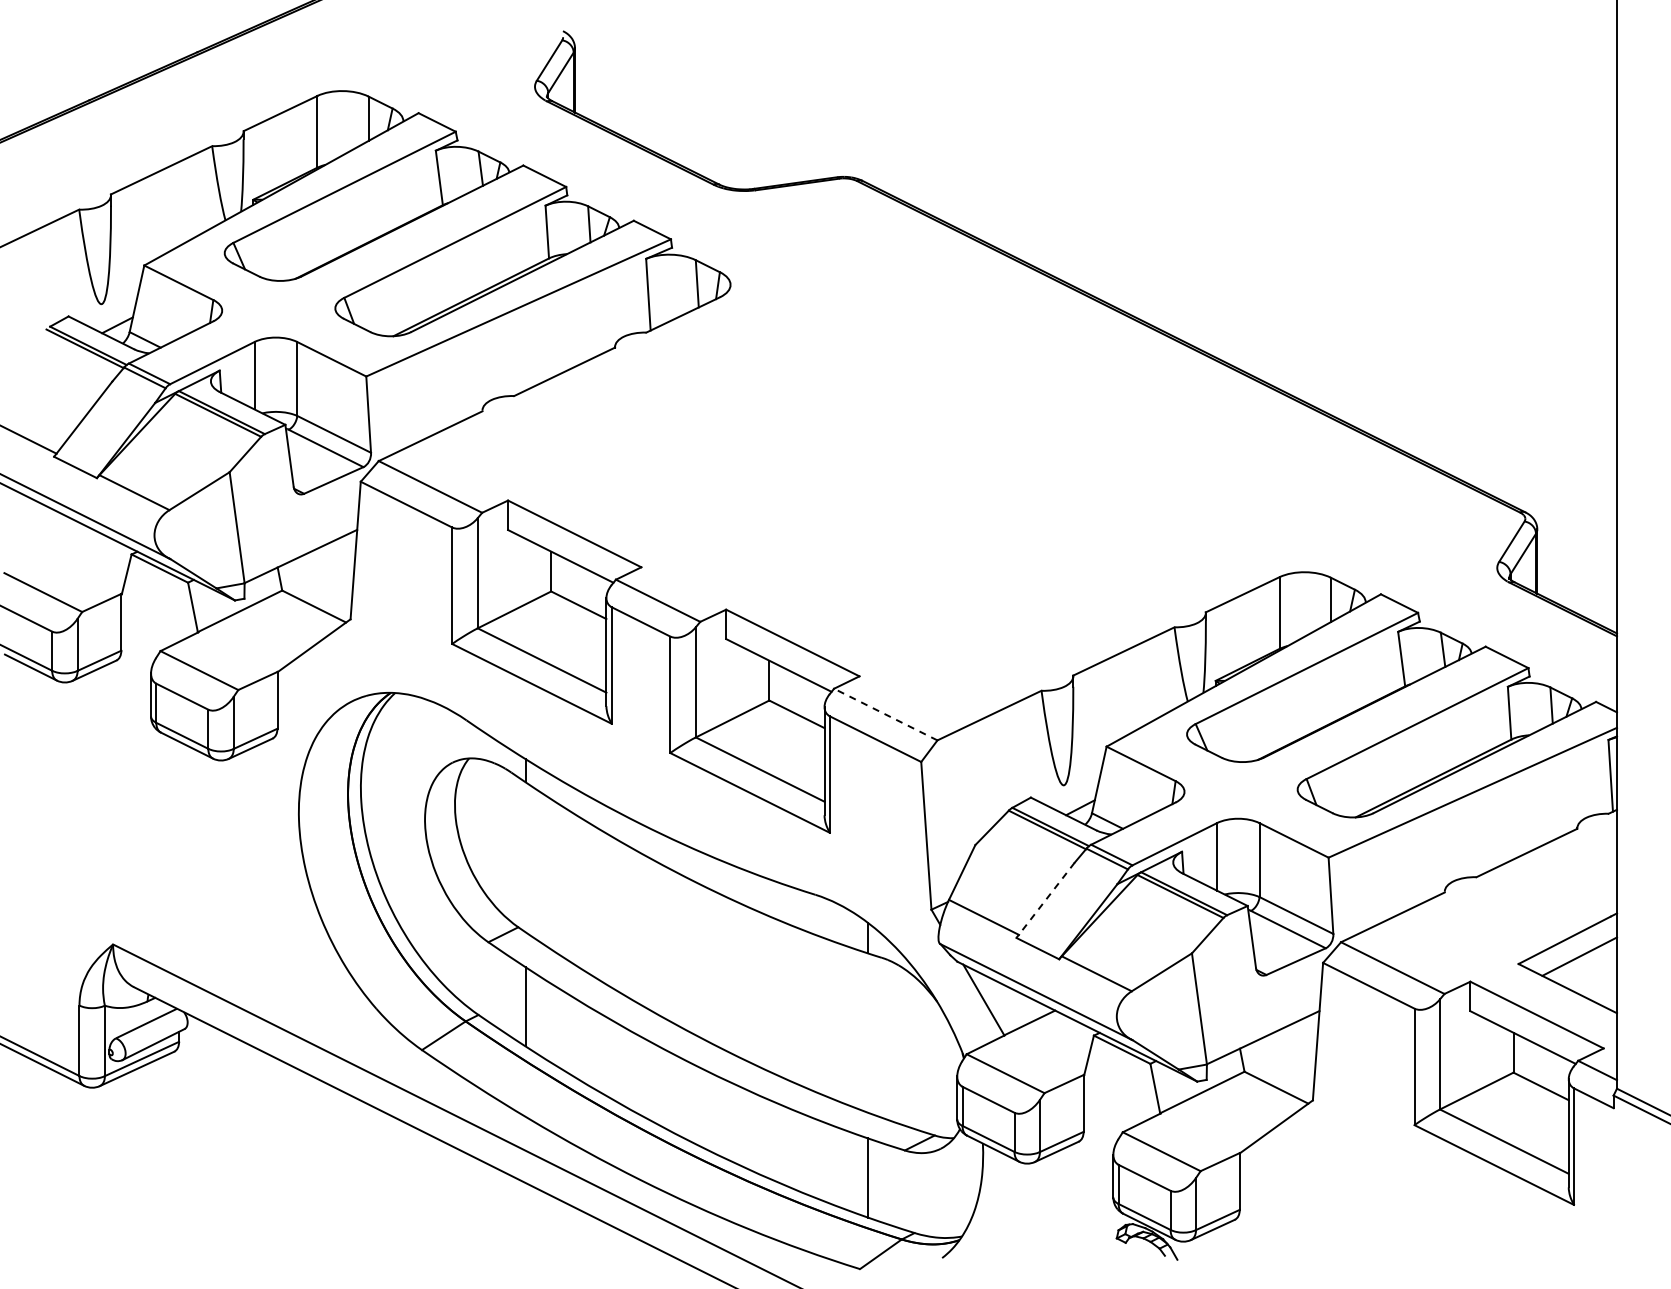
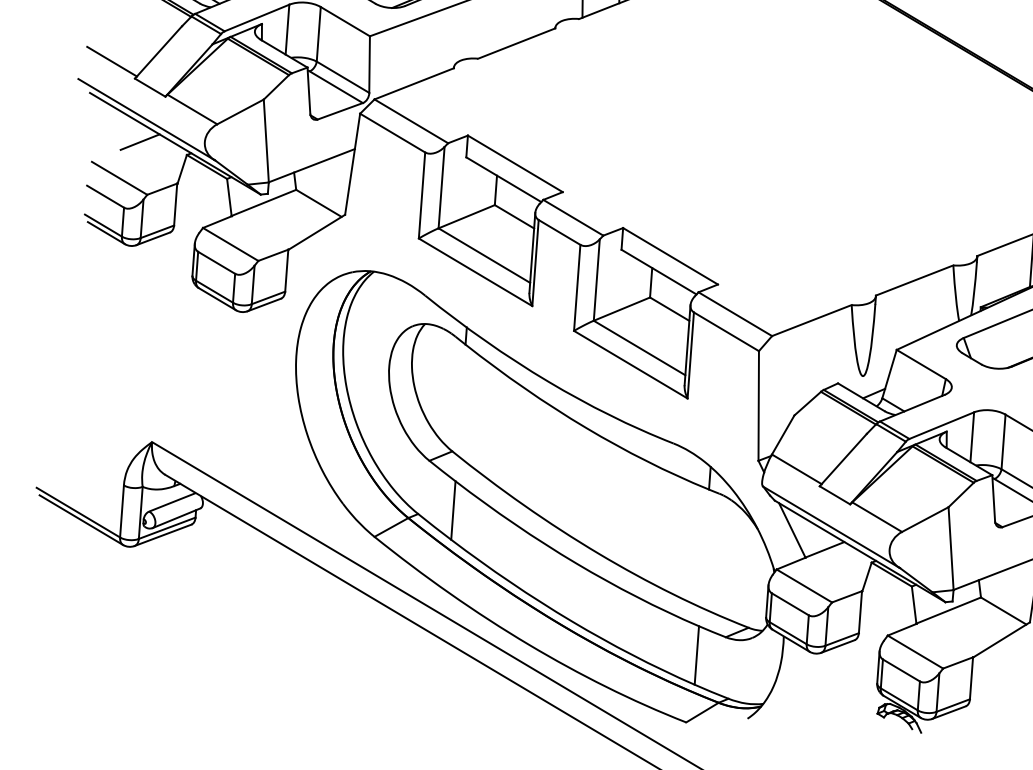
line: (66, 541) -> (139, 141), added
line: (885, 714) -> (735, 314), dashed -> solid
line: (1045, 900) -> (843, 460), dashed -> solid

